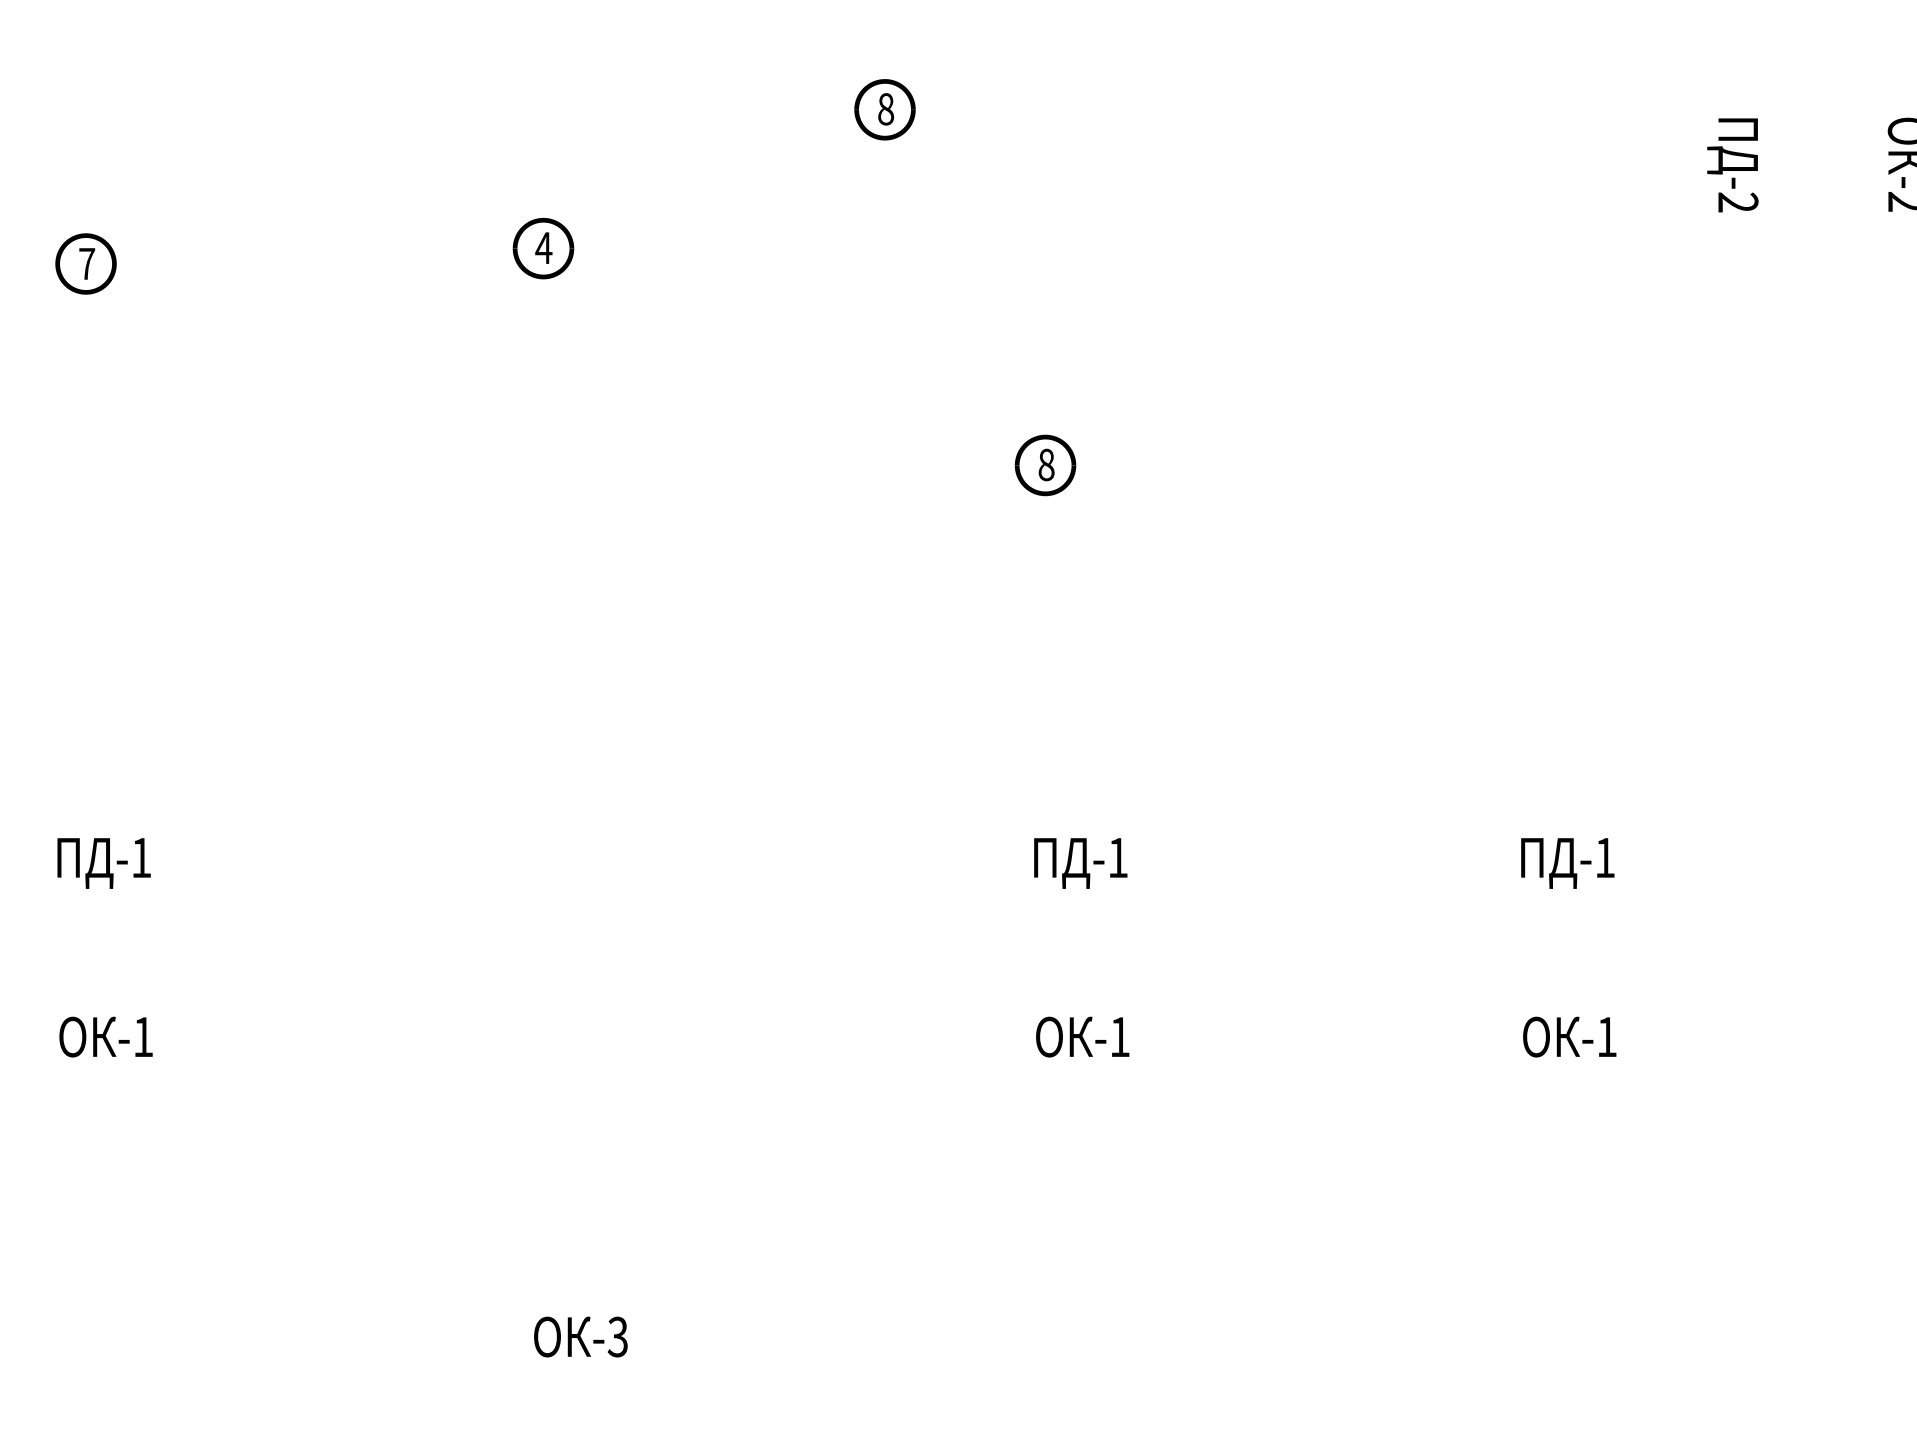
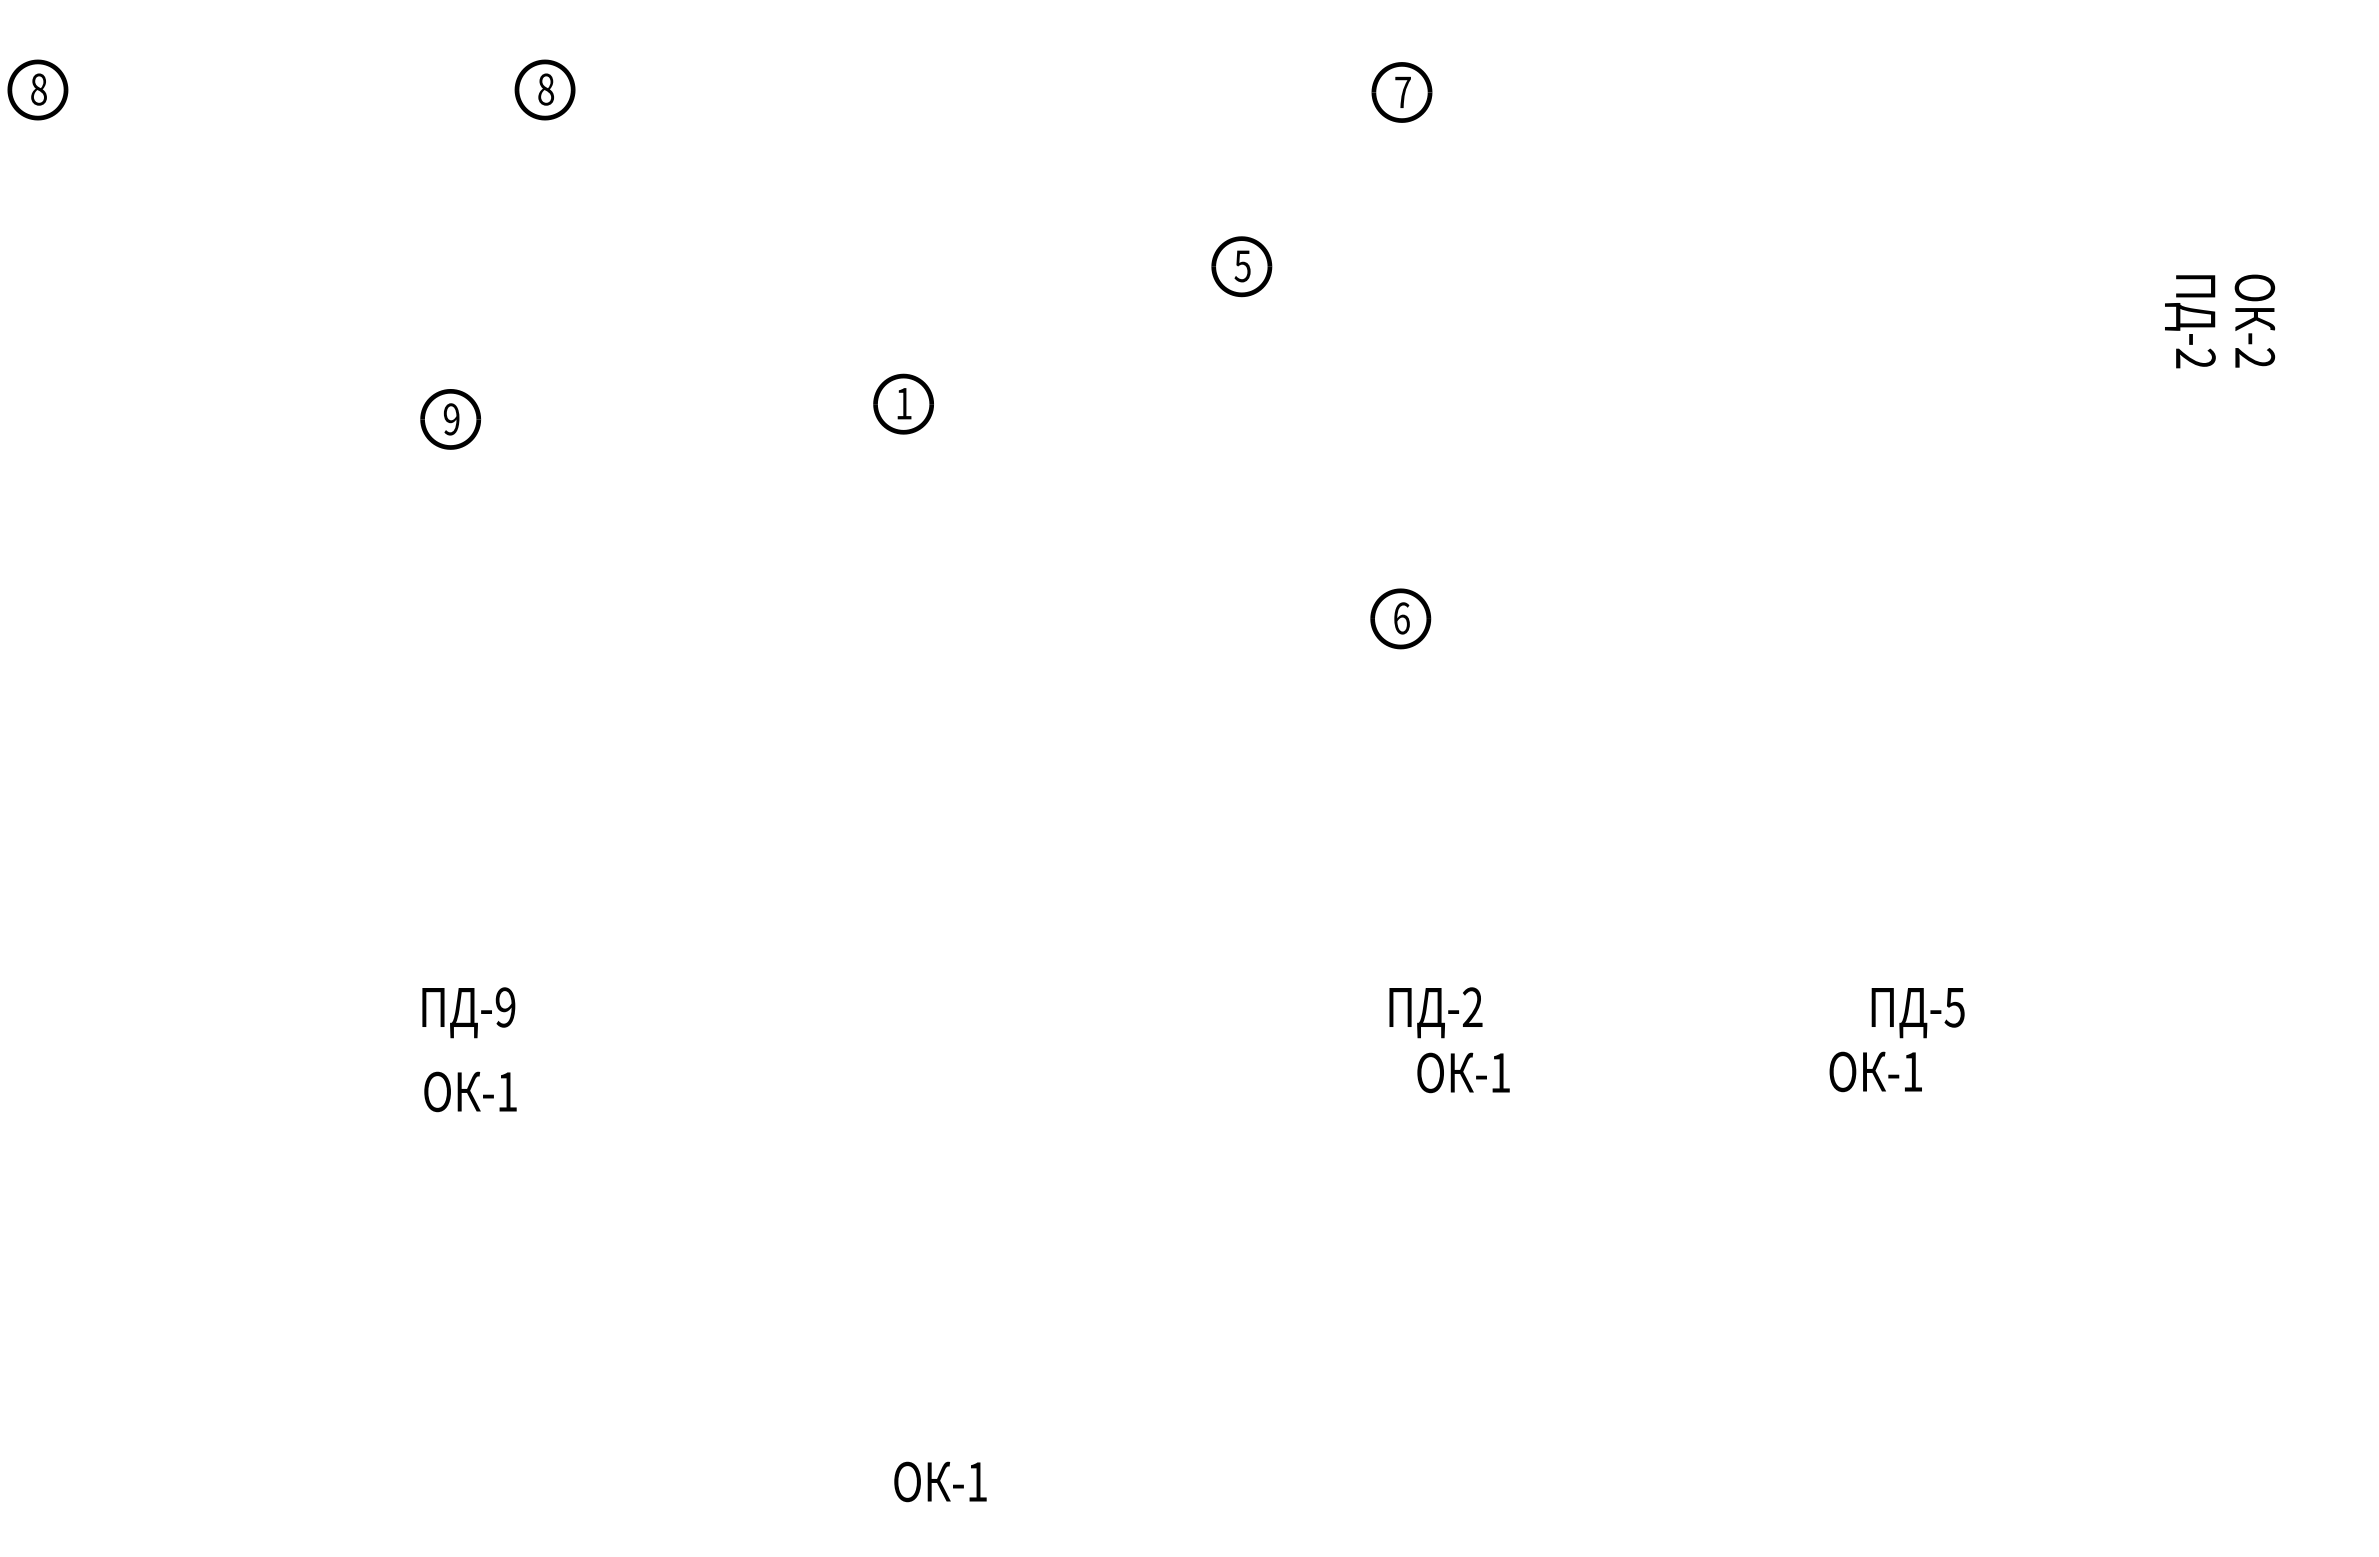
text: (885, 109) -> (1242, 266), 8 -> 5
text: (1733, 165) -> (2190, 321), moved
text: (543, 247) -> (903, 403), 4 -> 1
text: (86, 264) -> (451, 419), 7 -> 9
text: (1046, 465) -> (1401, 618), 8 -> 6
text: (1117, 856) -> (1472, 1006), -1 -> -2
text: (141, 857) -> (505, 1007), -1 -> -9
text: (1604, 857) -> (1954, 1007), -1 -> -5
text: (106, 1036) -> (470, 1091), moved
text: (1082, 1036) -> (1463, 1072), moved
text: (1569, 1036) -> (1875, 1071), moved
text: (617, 1336) -> (976, 1481), -3 -> -1

